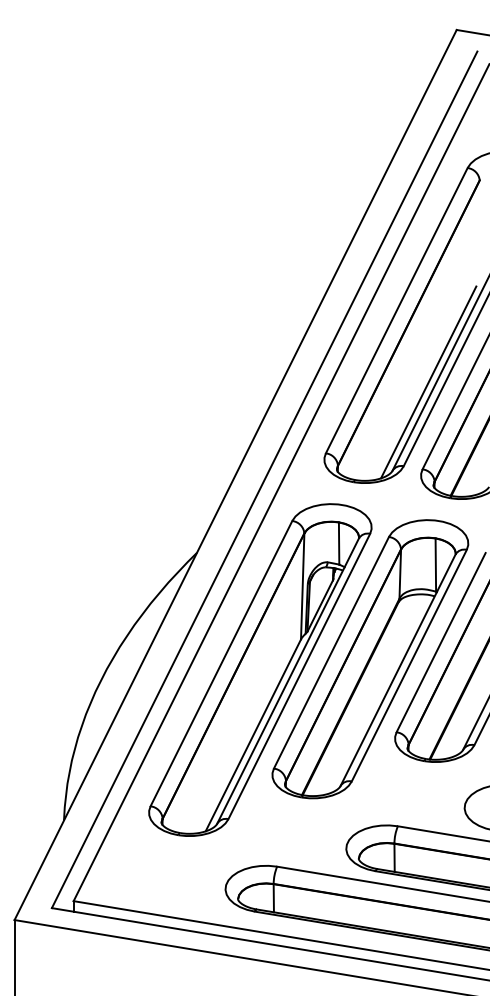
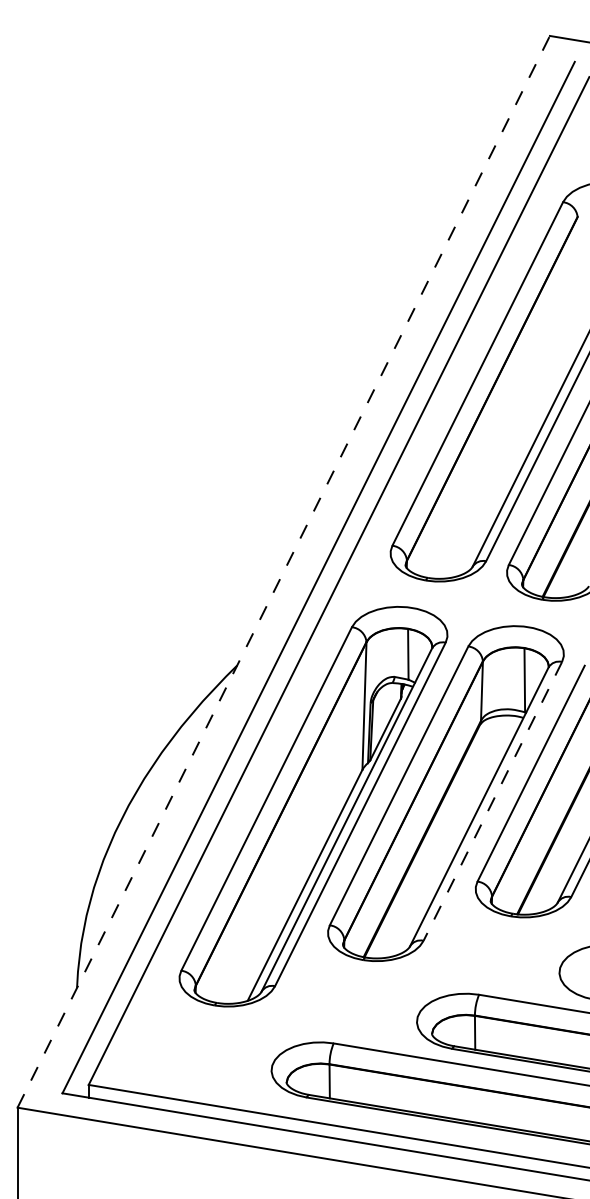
line: (428, 381) -> (515, 459), removed
line: (235, 474) -> (283, 571), solid -> dashed
line: (409, 665) -> (492, 801), solid -> dashed

